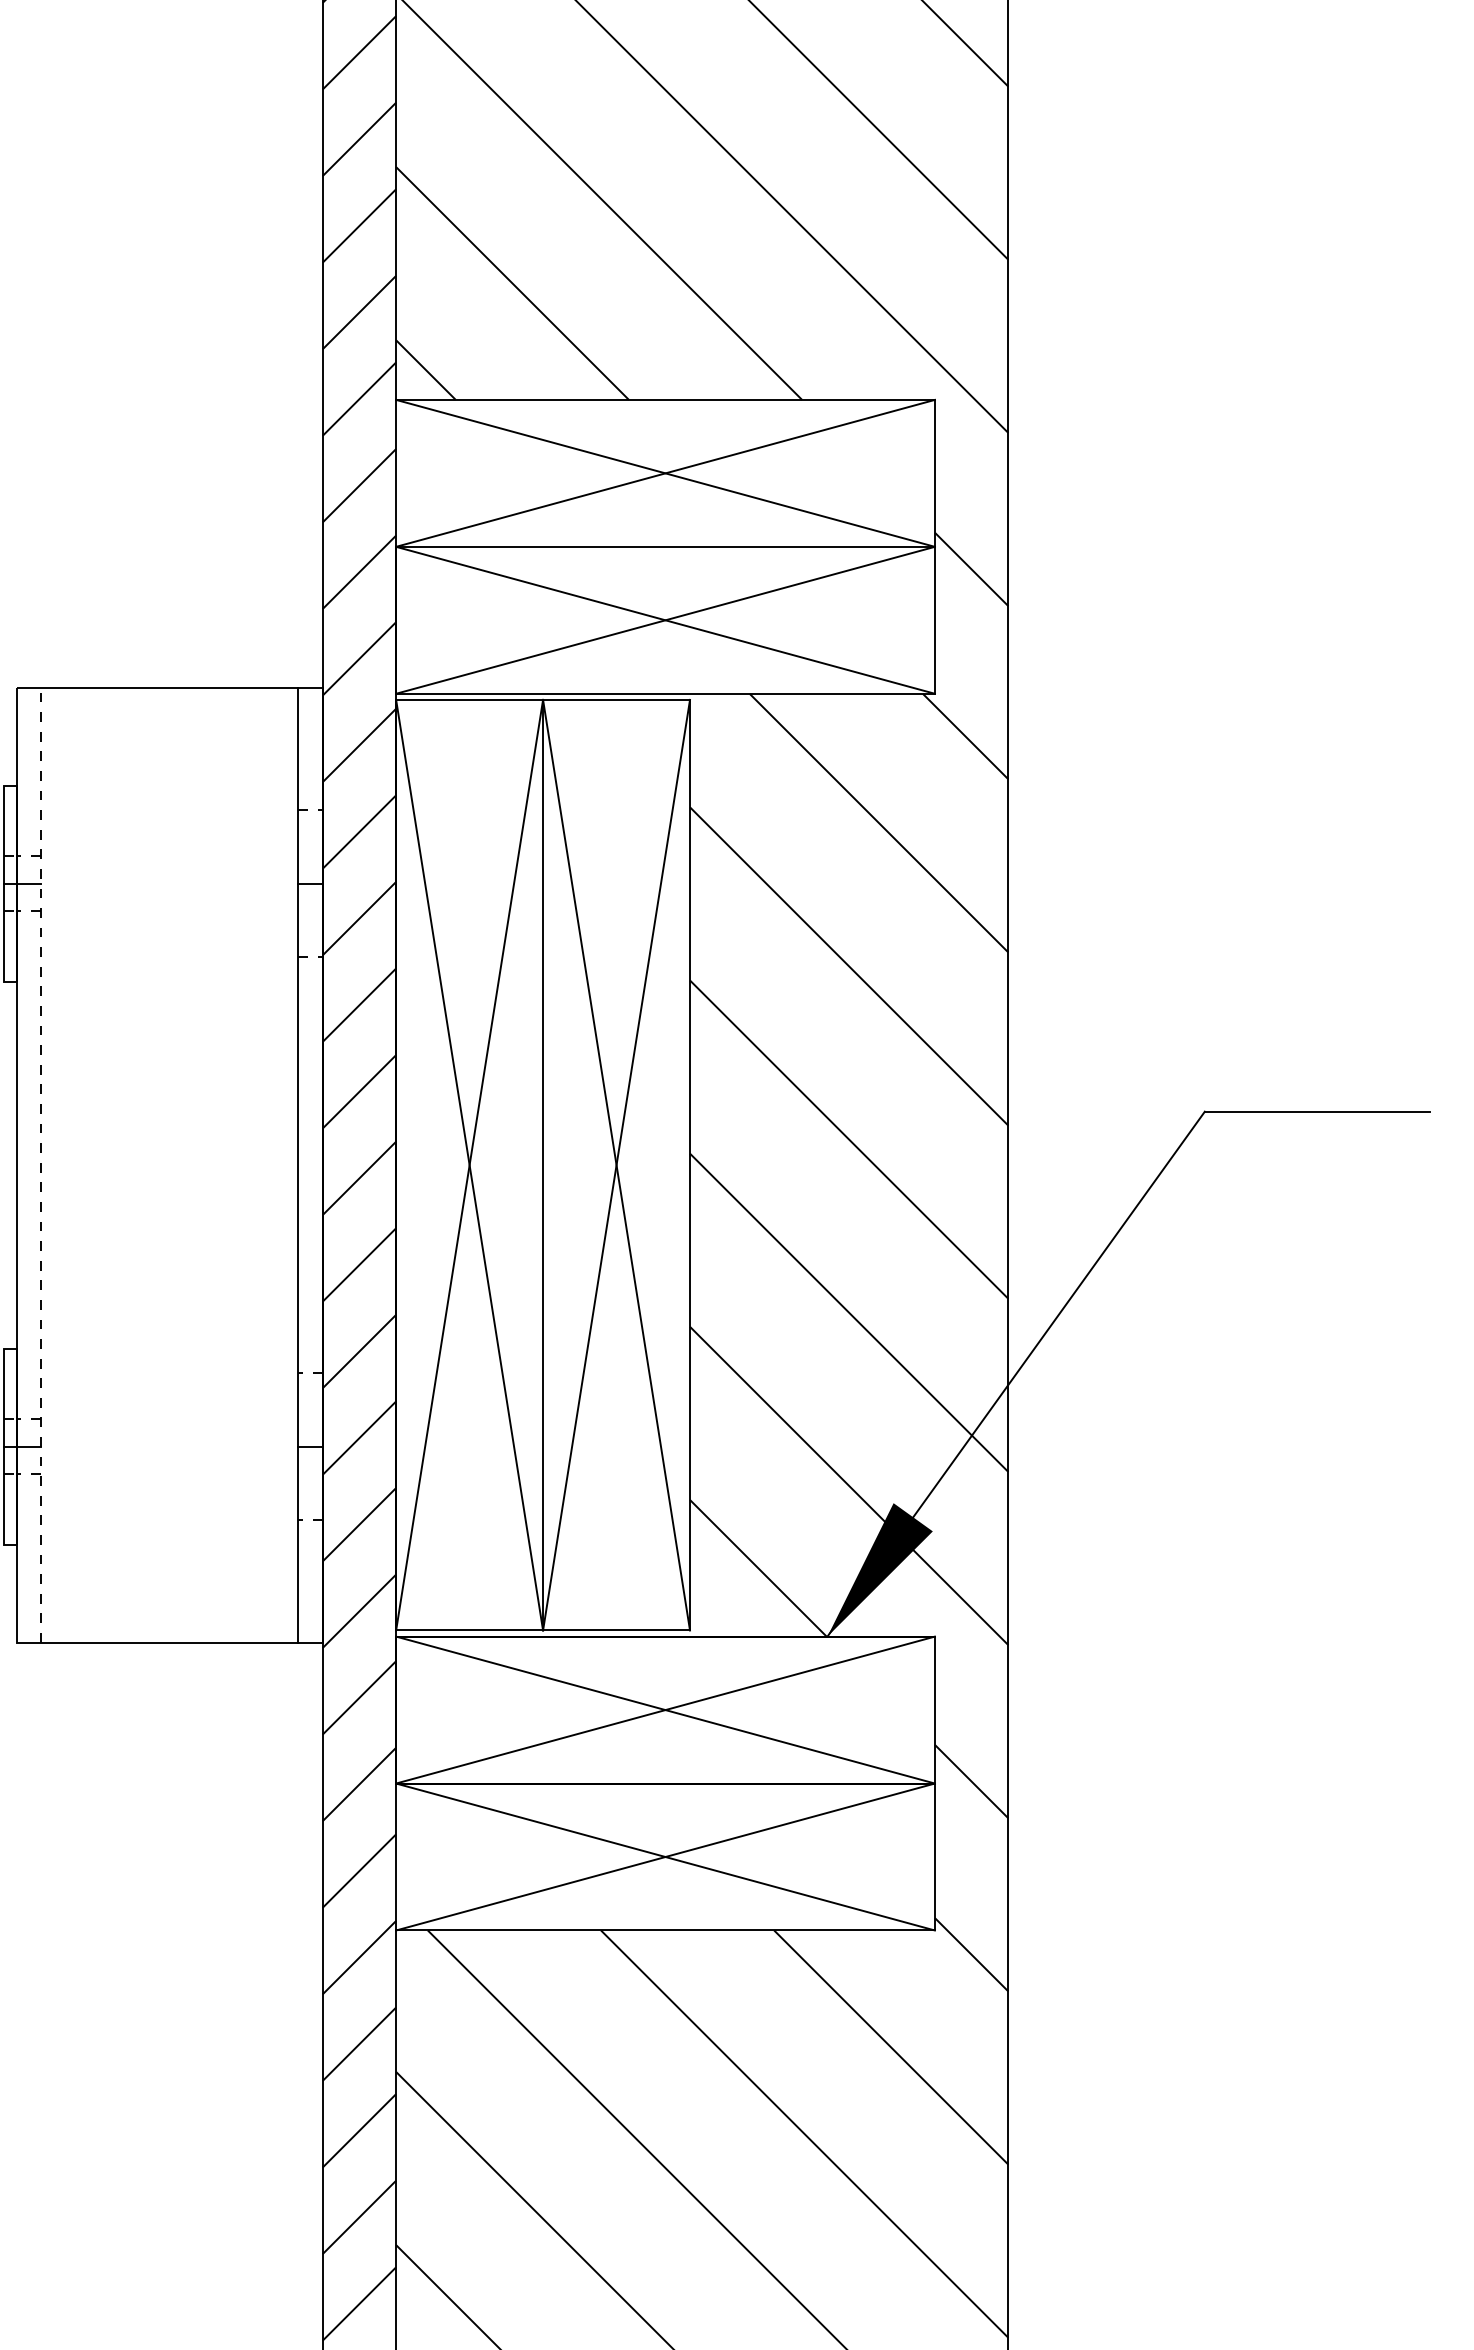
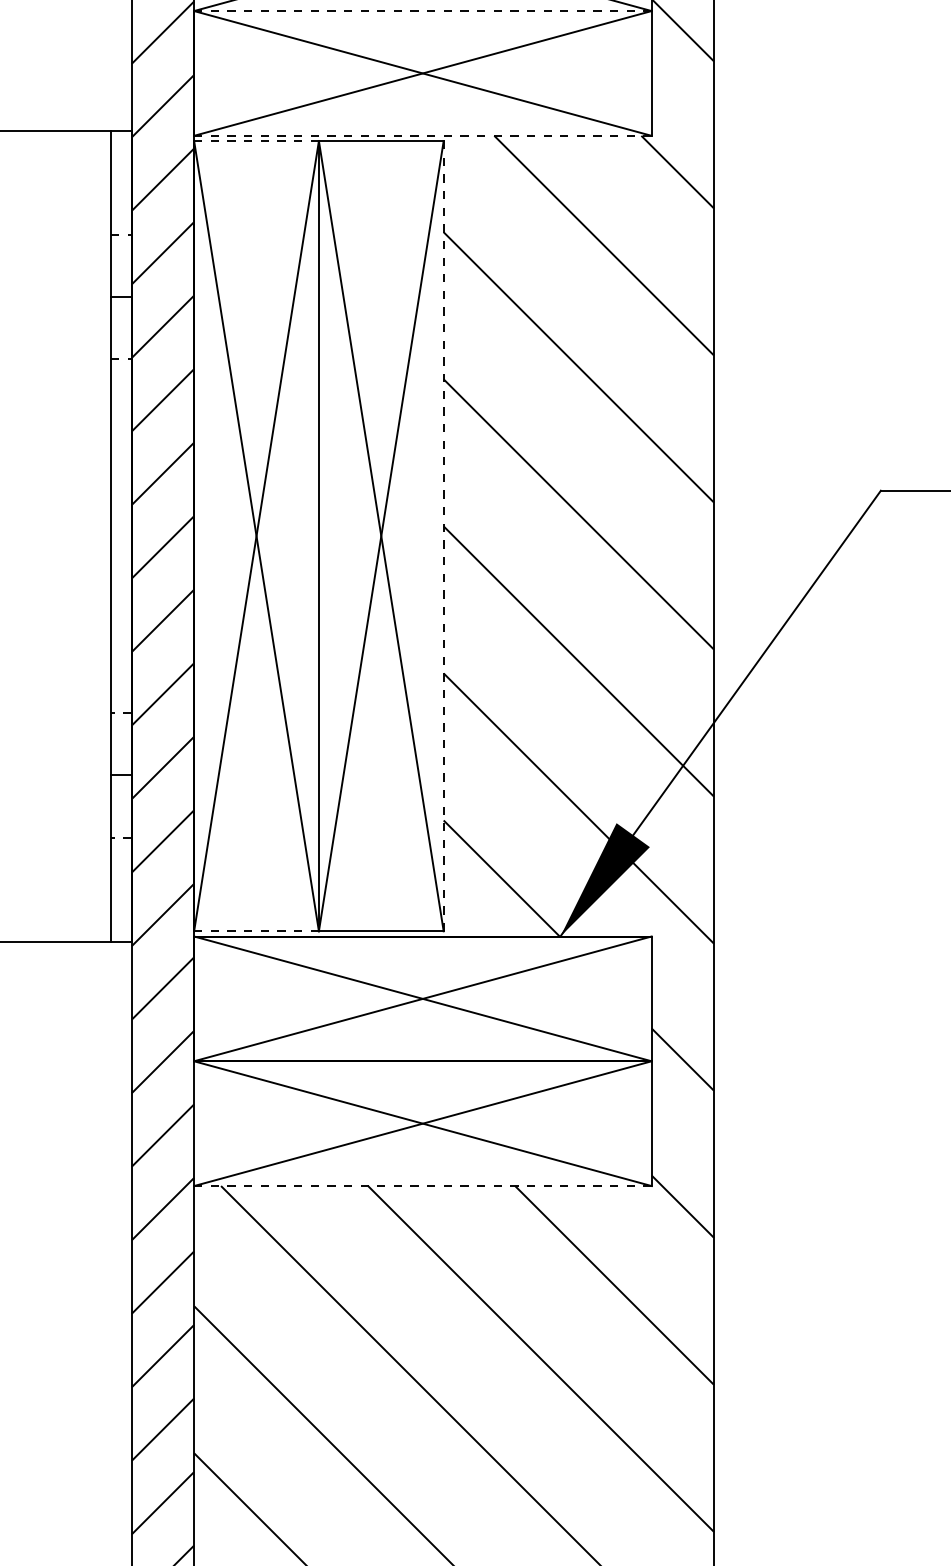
line: (666, 546) -> (423, 10), solid -> dashed
line: (665, 693) -> (422, 135), solid -> dashed
line: (470, 699) -> (257, 140), solid -> dashed
line: (690, 1165) -> (444, 536), solid -> dashed
line: (469, 1630) -> (256, 931), solid -> dashed
line: (665, 1930) -> (422, 1186), solid -> dashed

